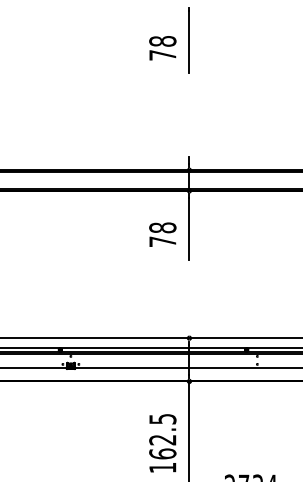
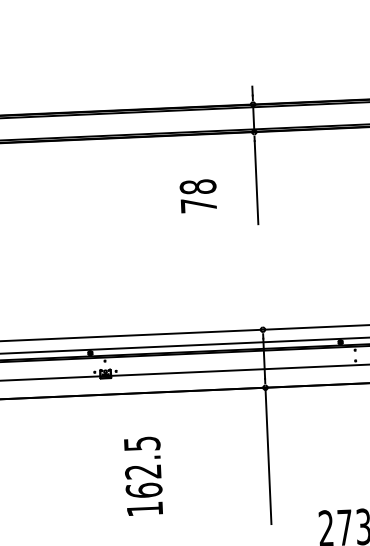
text: (162, 234) -> (198, 195), moved
text: (162, 443) -> (143, 476), moved

